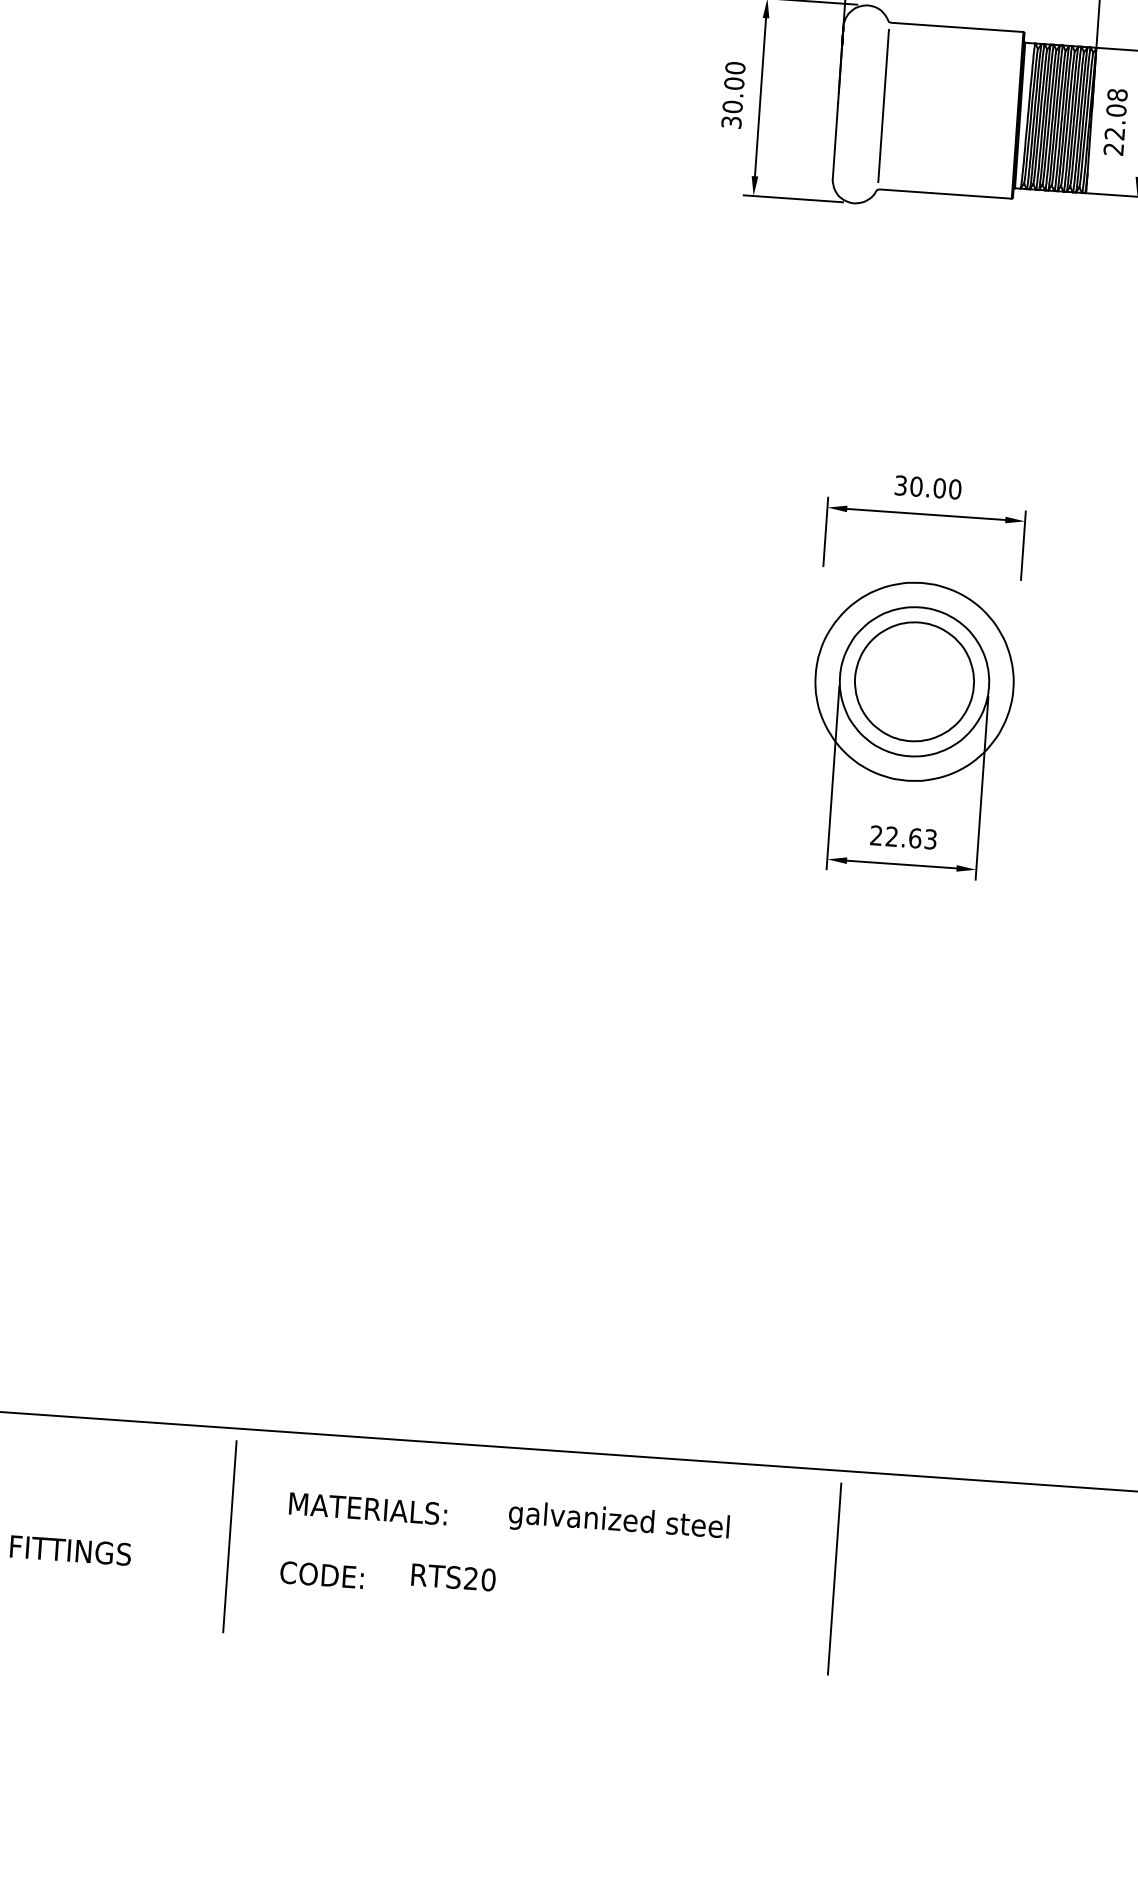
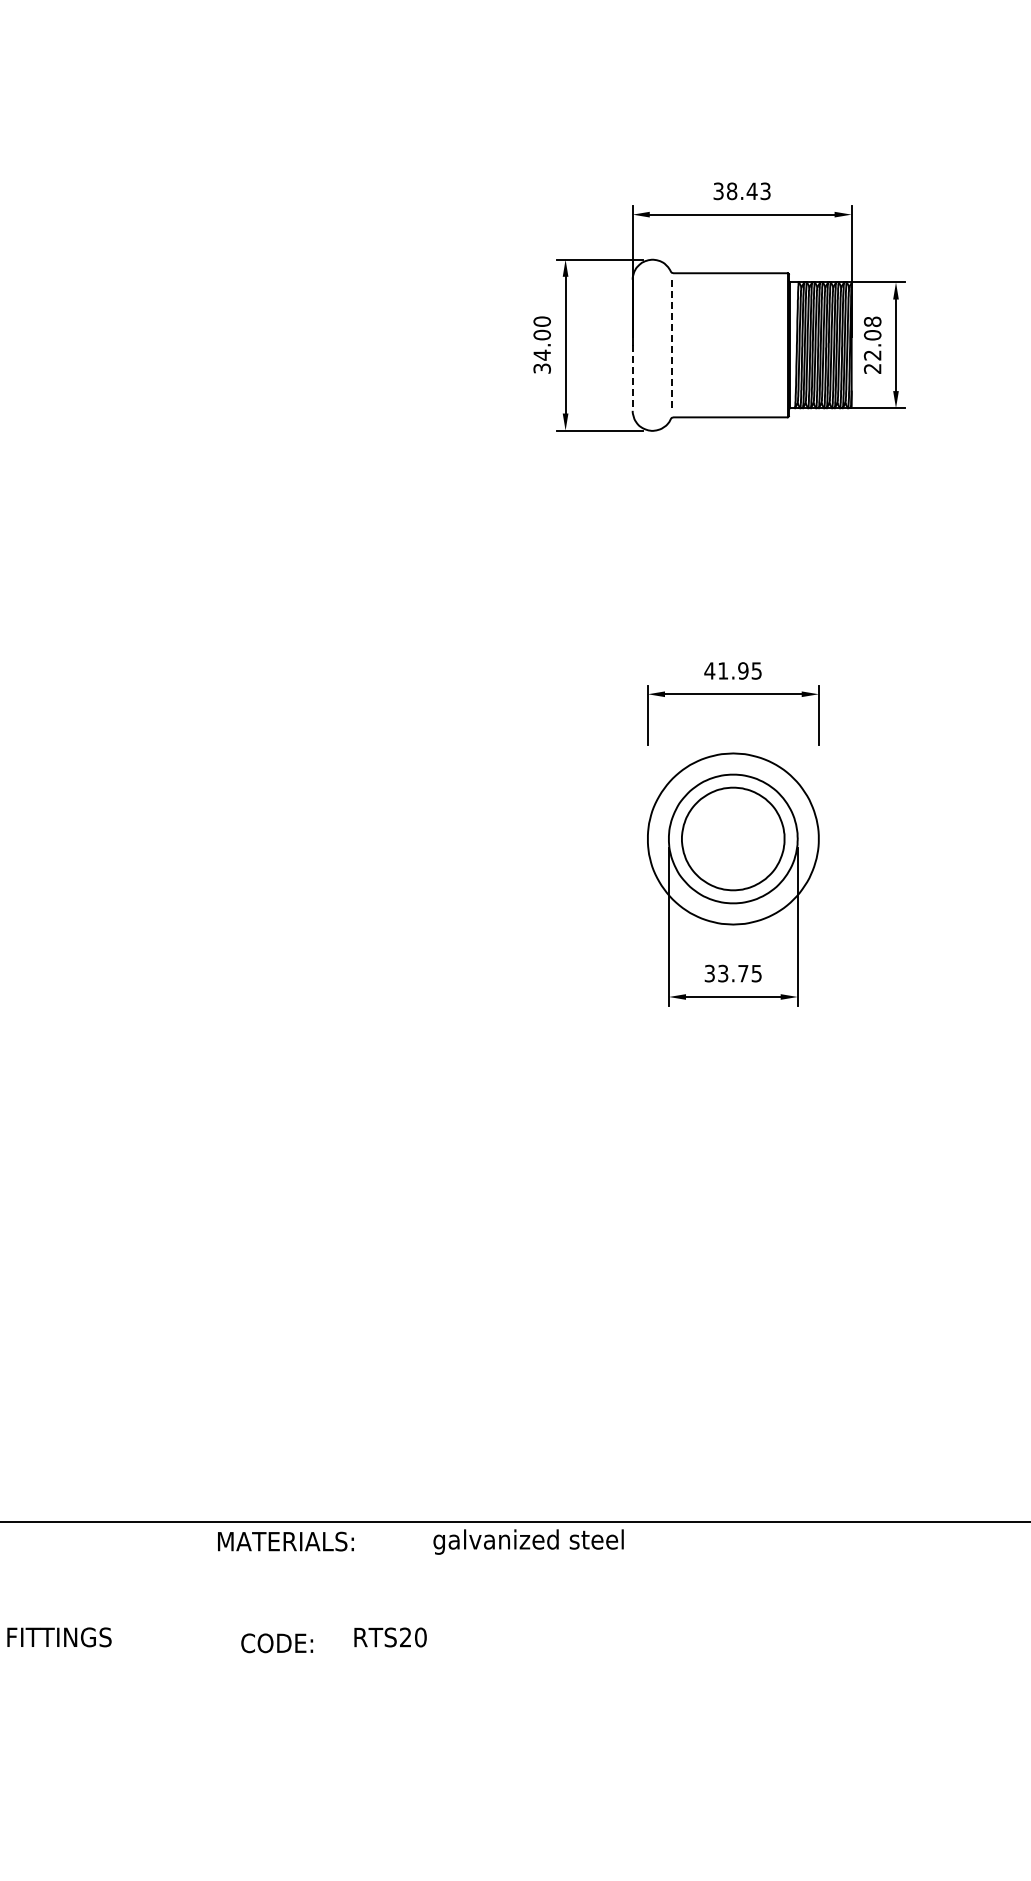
text: (731, 106) -> (541, 354), 30.00 -> 34.00
line: (884, 106) -> (672, 345), solid -> dashed
line: (835, 141) -> (632, 378), solid -> dashed
text: (928, 487) -> (733, 670), 30.00 -> 41.95
text: (902, 837) -> (732, 973), 22.63 -> 33.75
text: (367, 1508) -> (285, 1541), moved
text: (618, 1521) -> (528, 1541), moved
line: (229, 1536) -> (195, 1615), removed
line: (834, 1578) -> (718, 1615), removed

